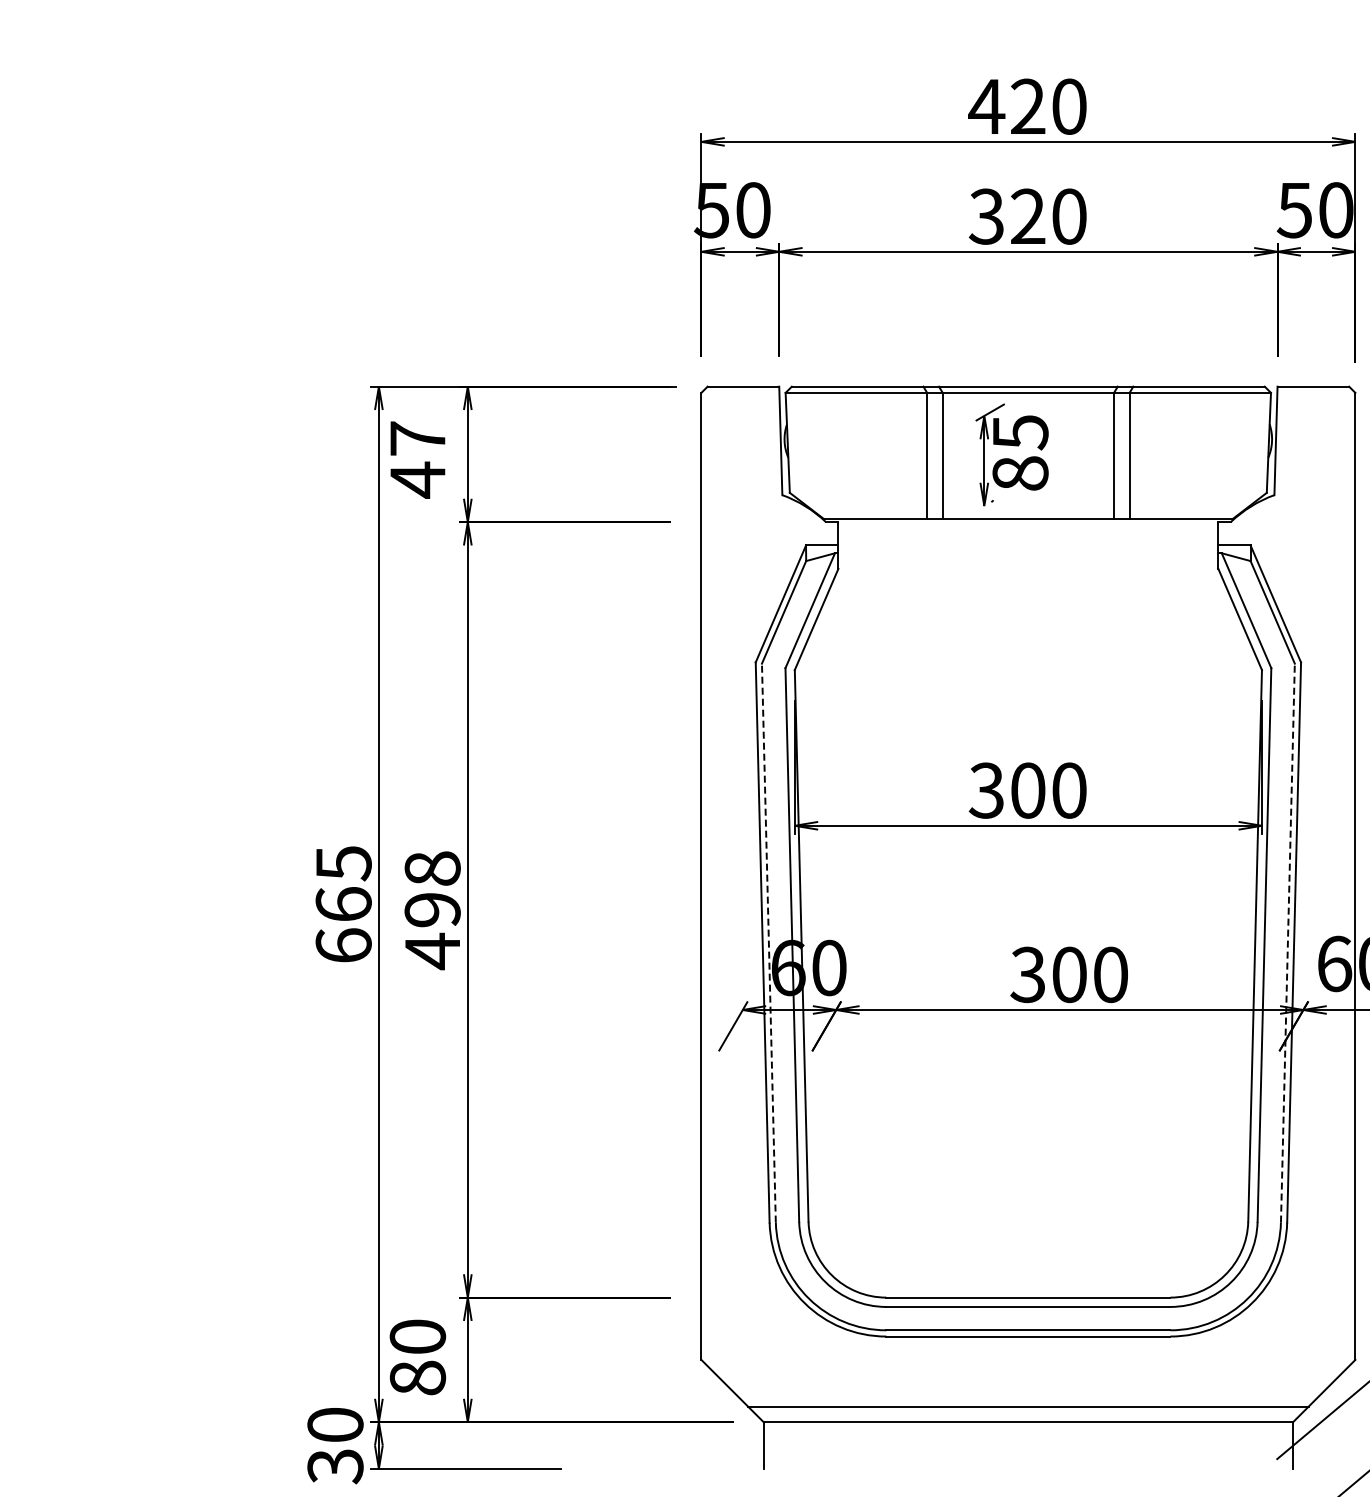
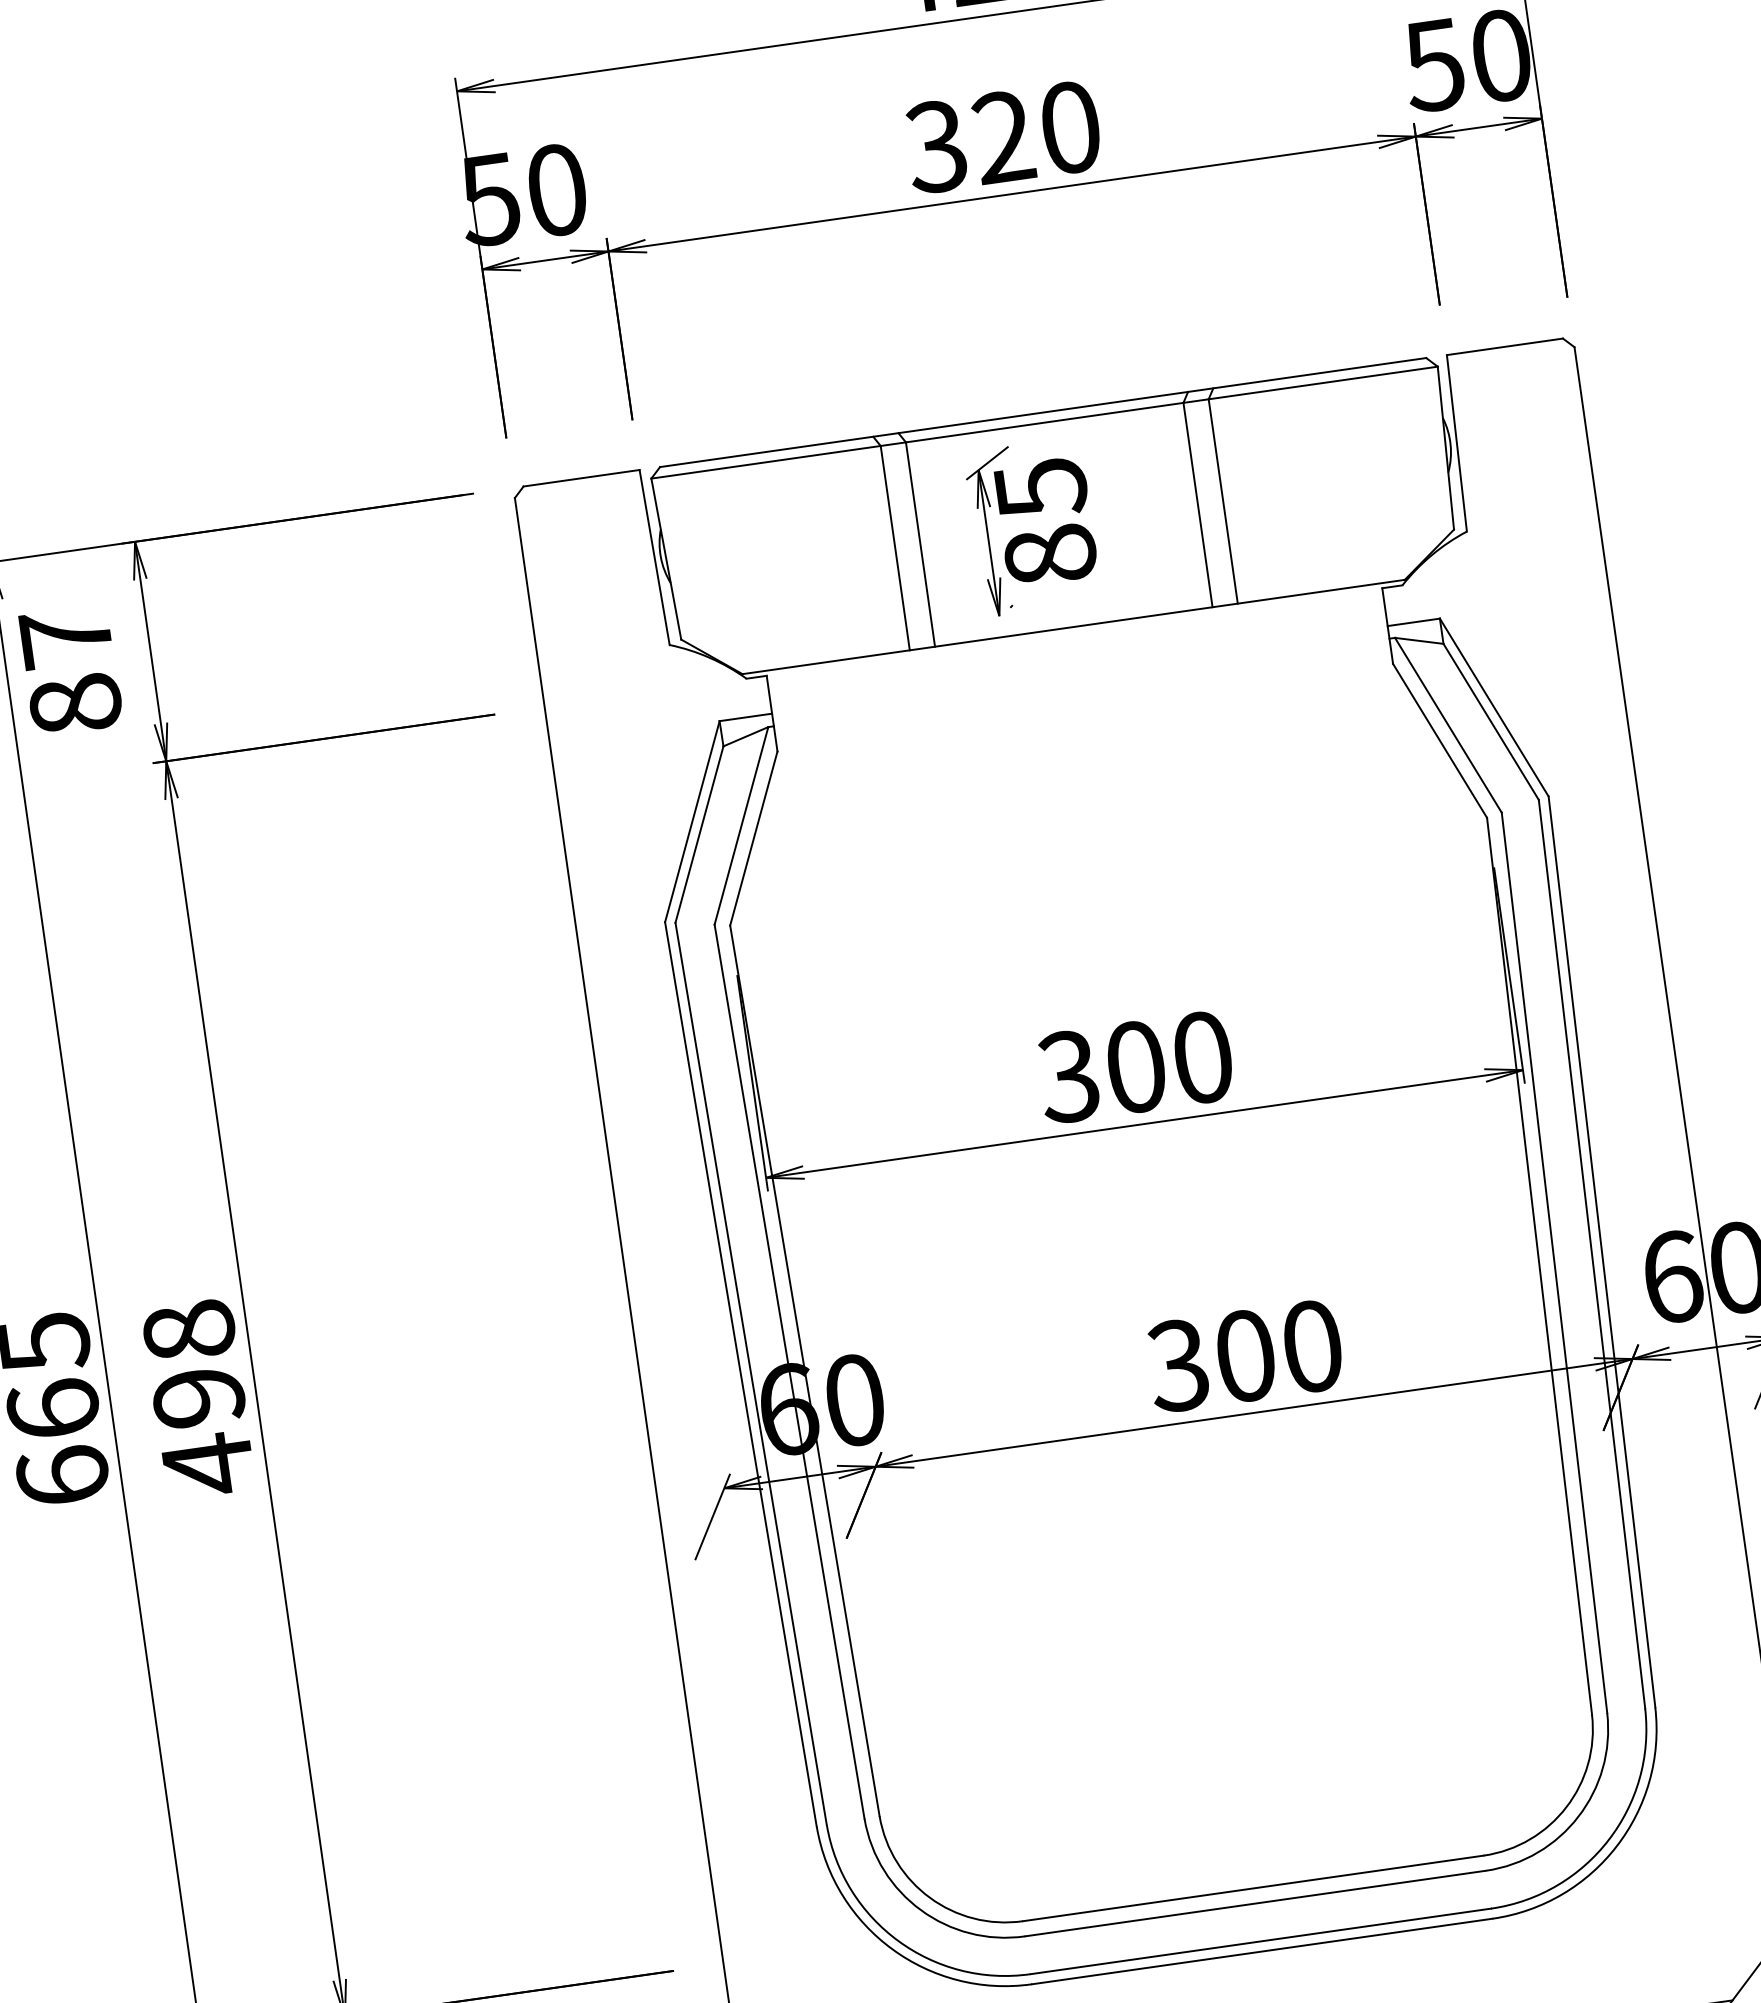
text: (417, 479) -> (74, 703), 47 -> 87
line: (768, 943) -> (750, 1374), dashed -> solid
line: (1287, 943) -> (1591, 1254), dashed -> solid

